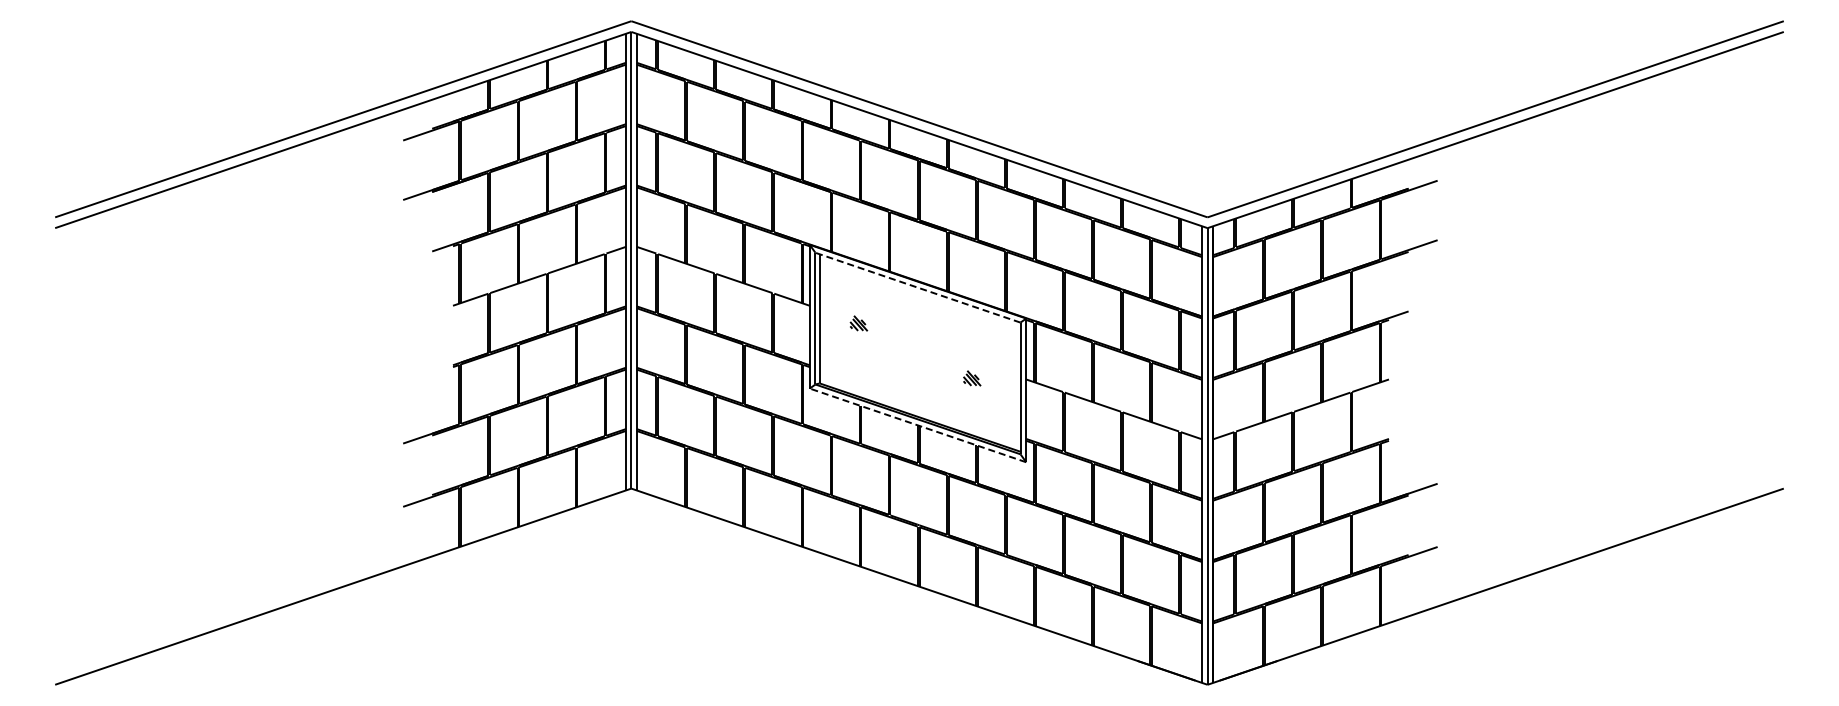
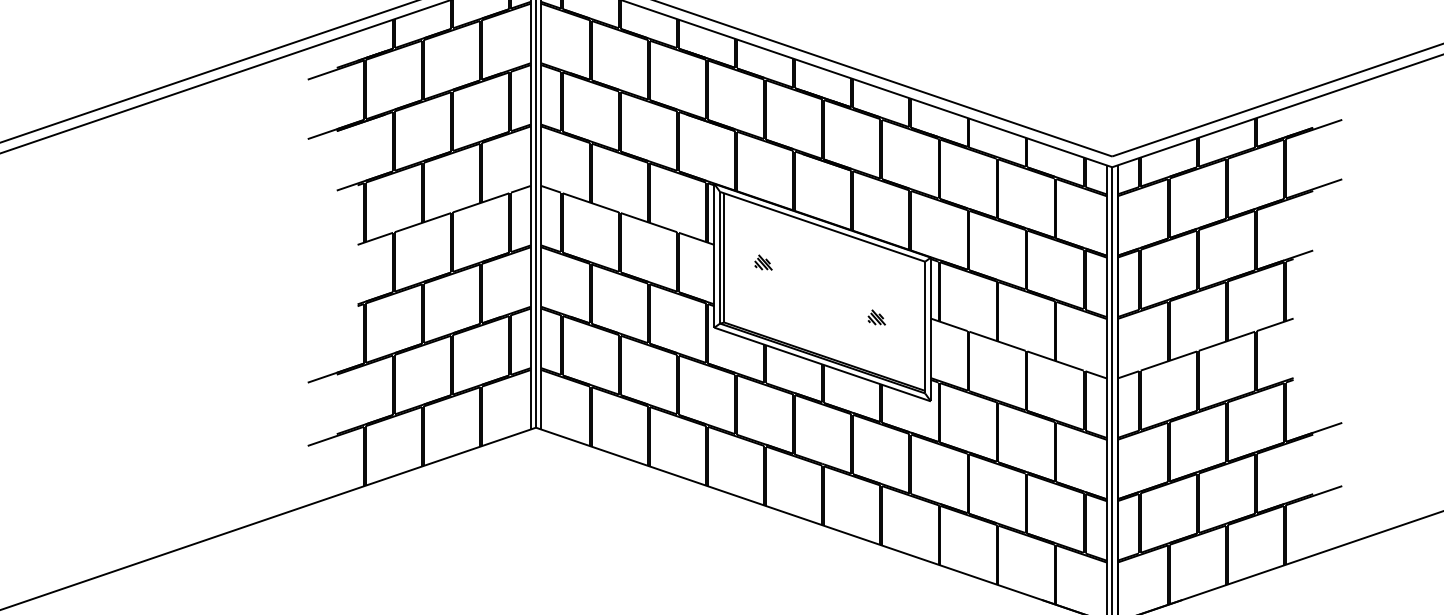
line: (917, 287) -> (822, 226), dashed -> solid
line: (917, 425) -> (822, 364), dashed -> solid

